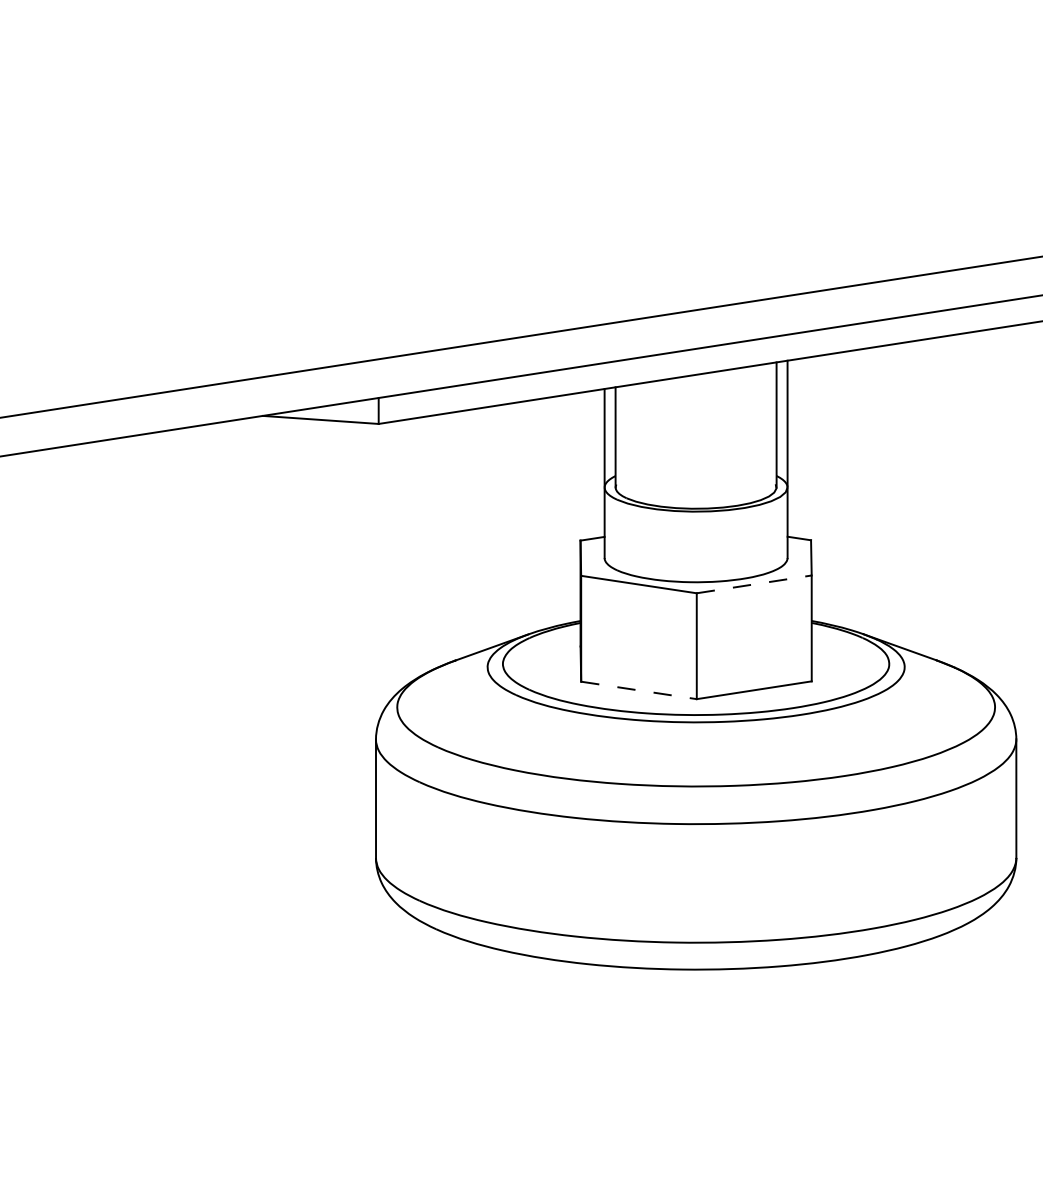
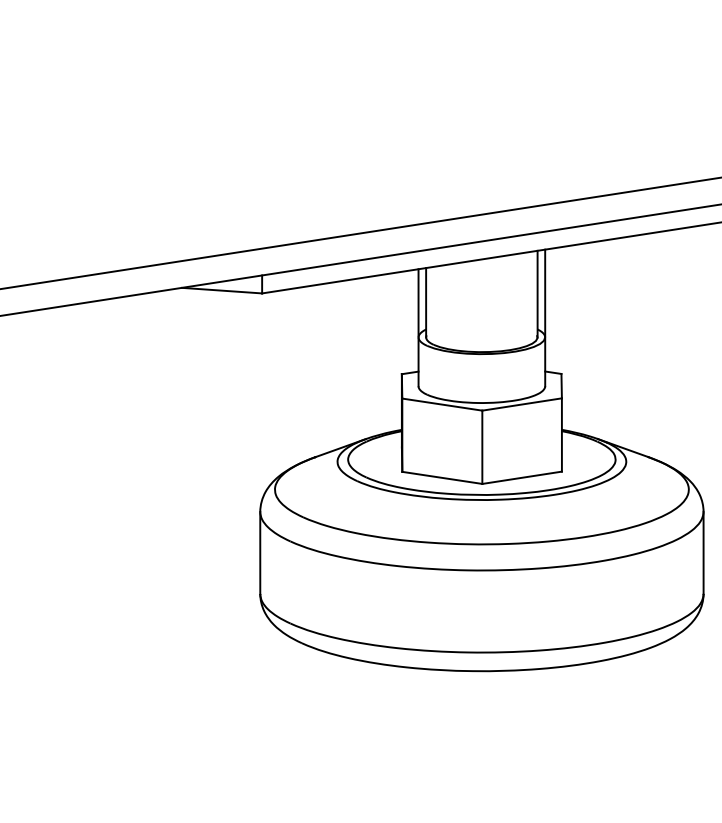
line: (754, 584) -> (522, 404), dashed -> solid
line: (639, 689) -> (442, 477), dashed -> solid

